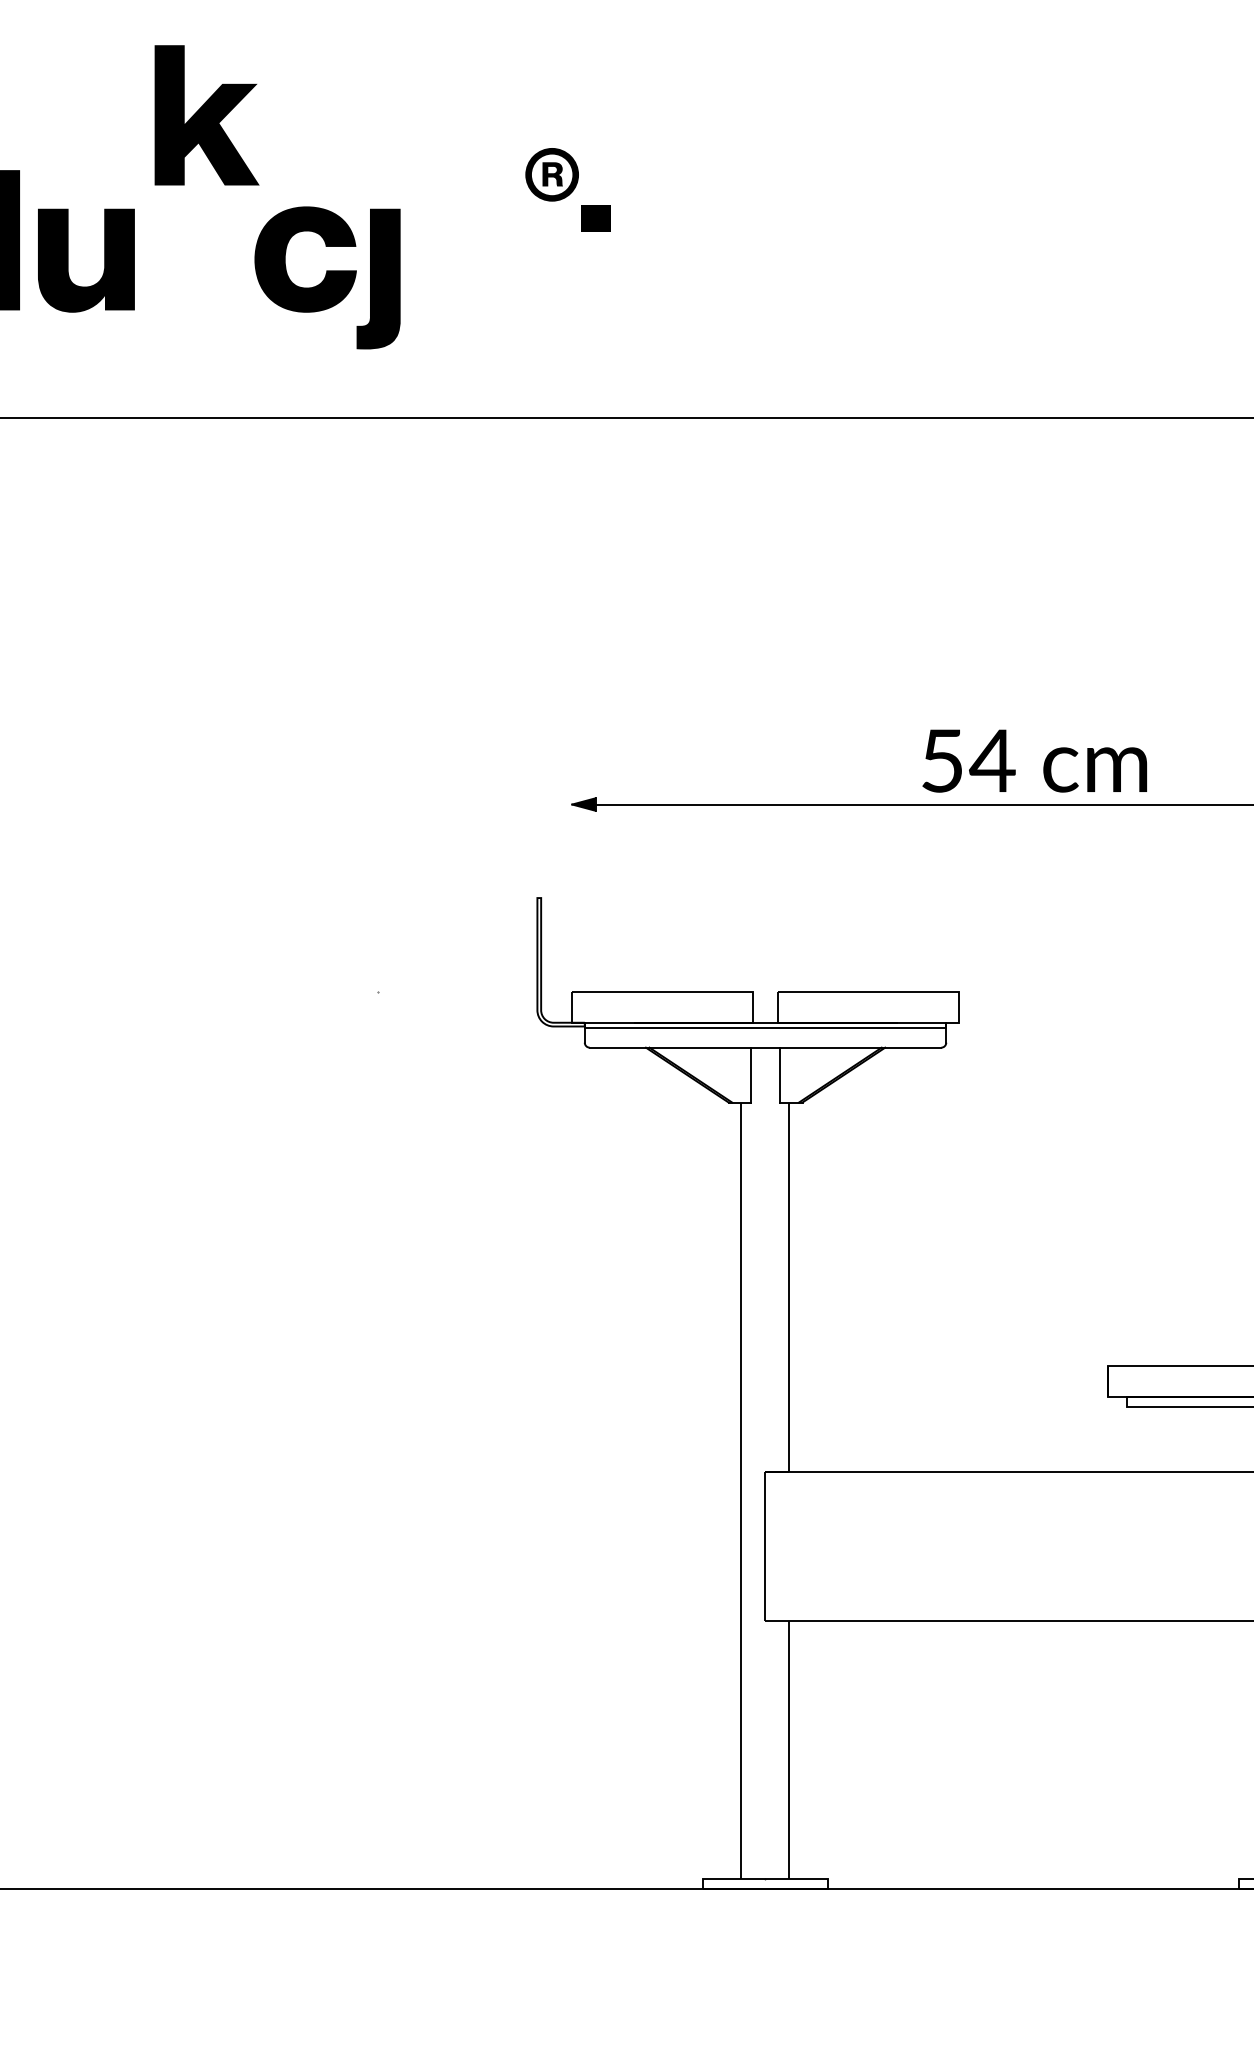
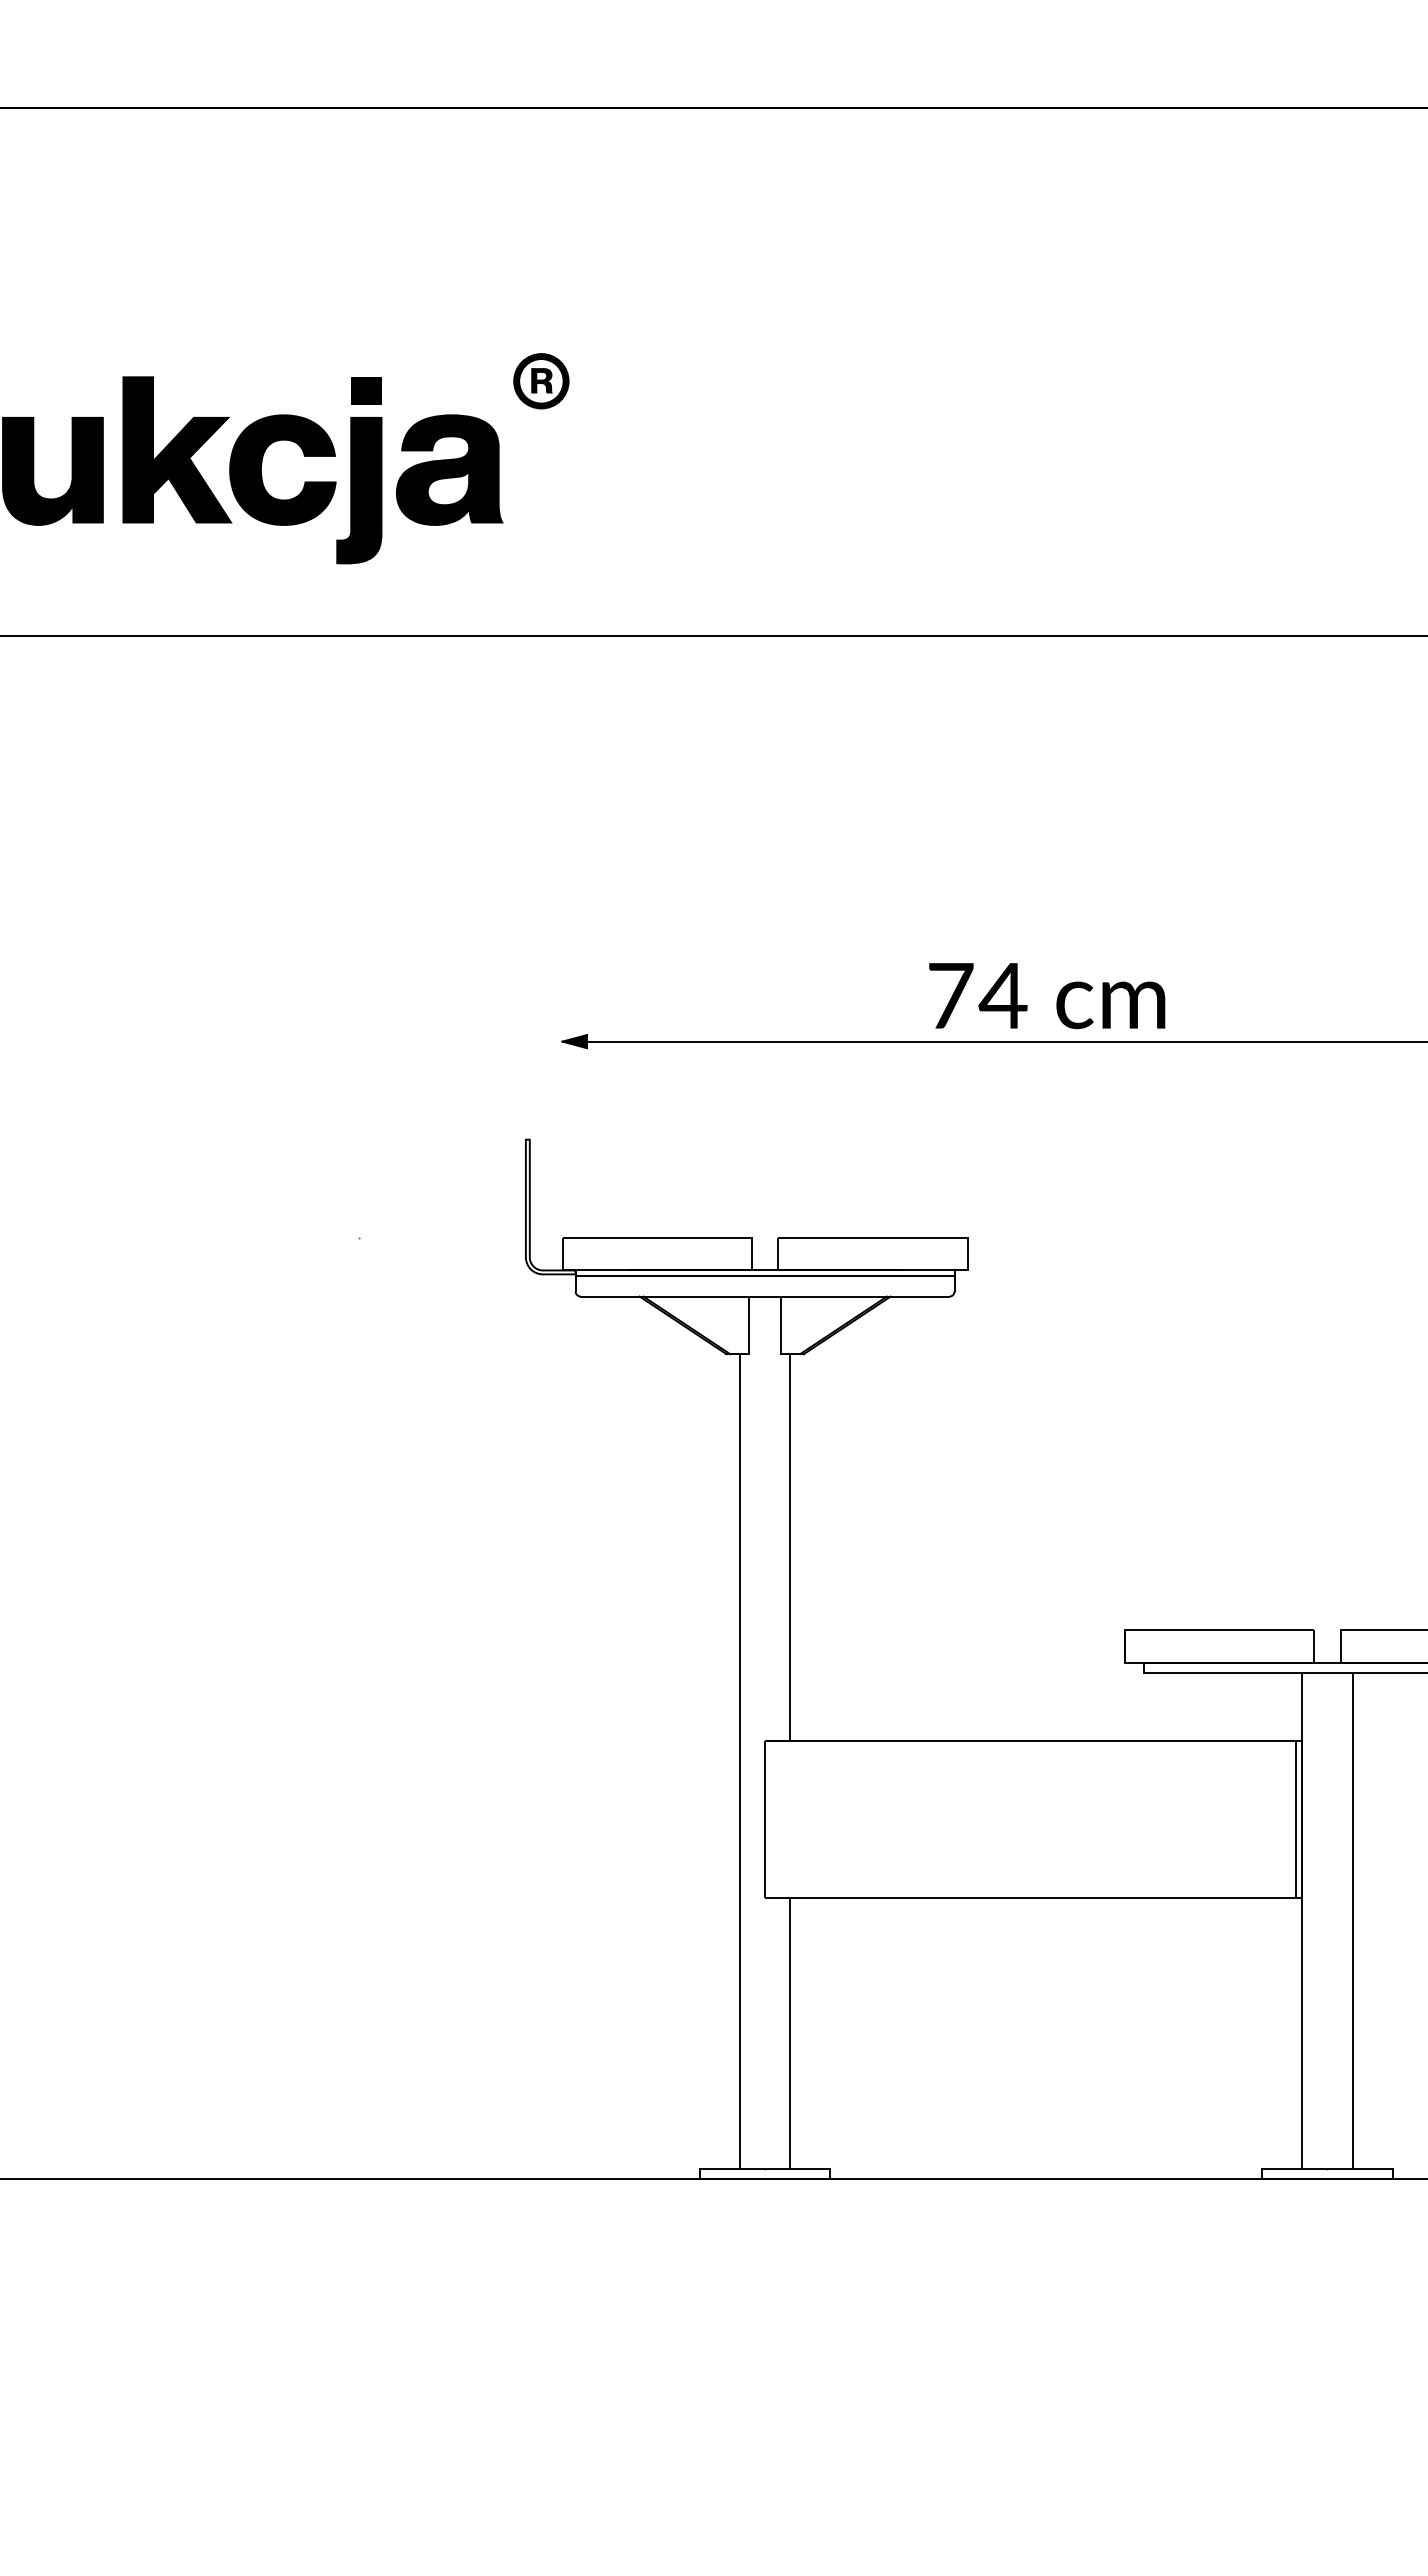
part: (207, 114) -> (177, 449), moved
part: (596, 217) -> (366, 390), moved
part: (464, 258) -> (449, 469), added
text: (943, 761) -> (951, 996), 54 -> 74

